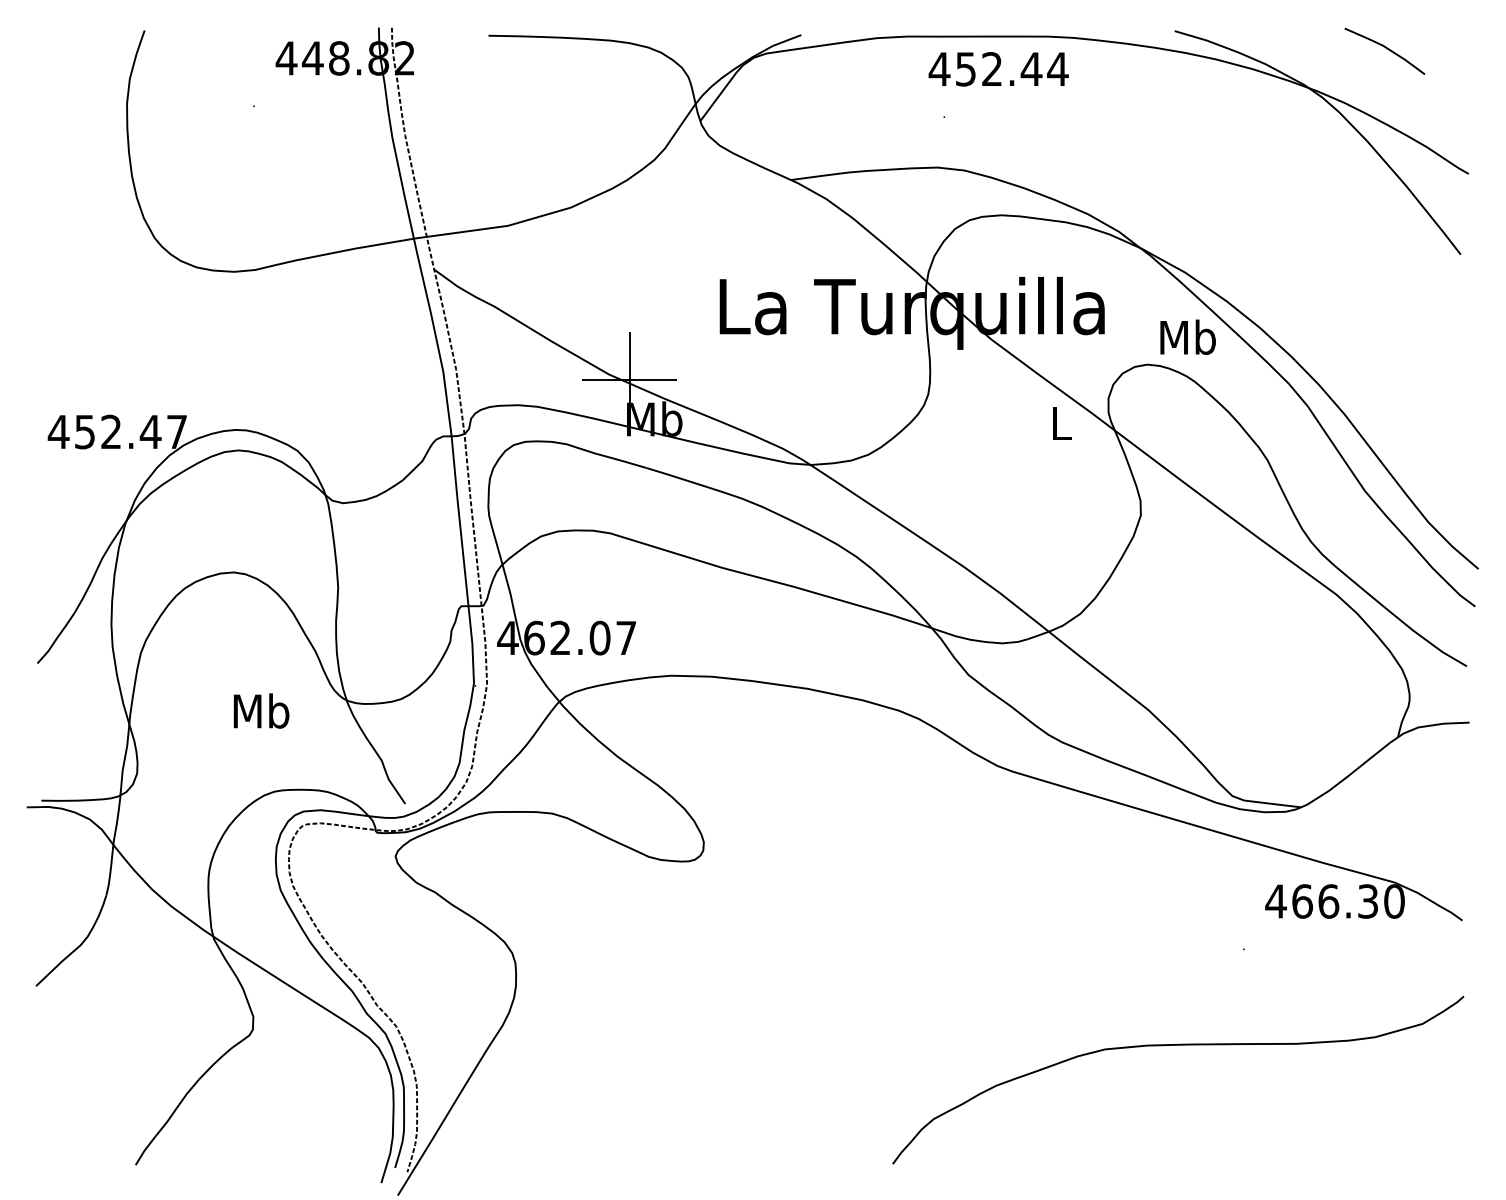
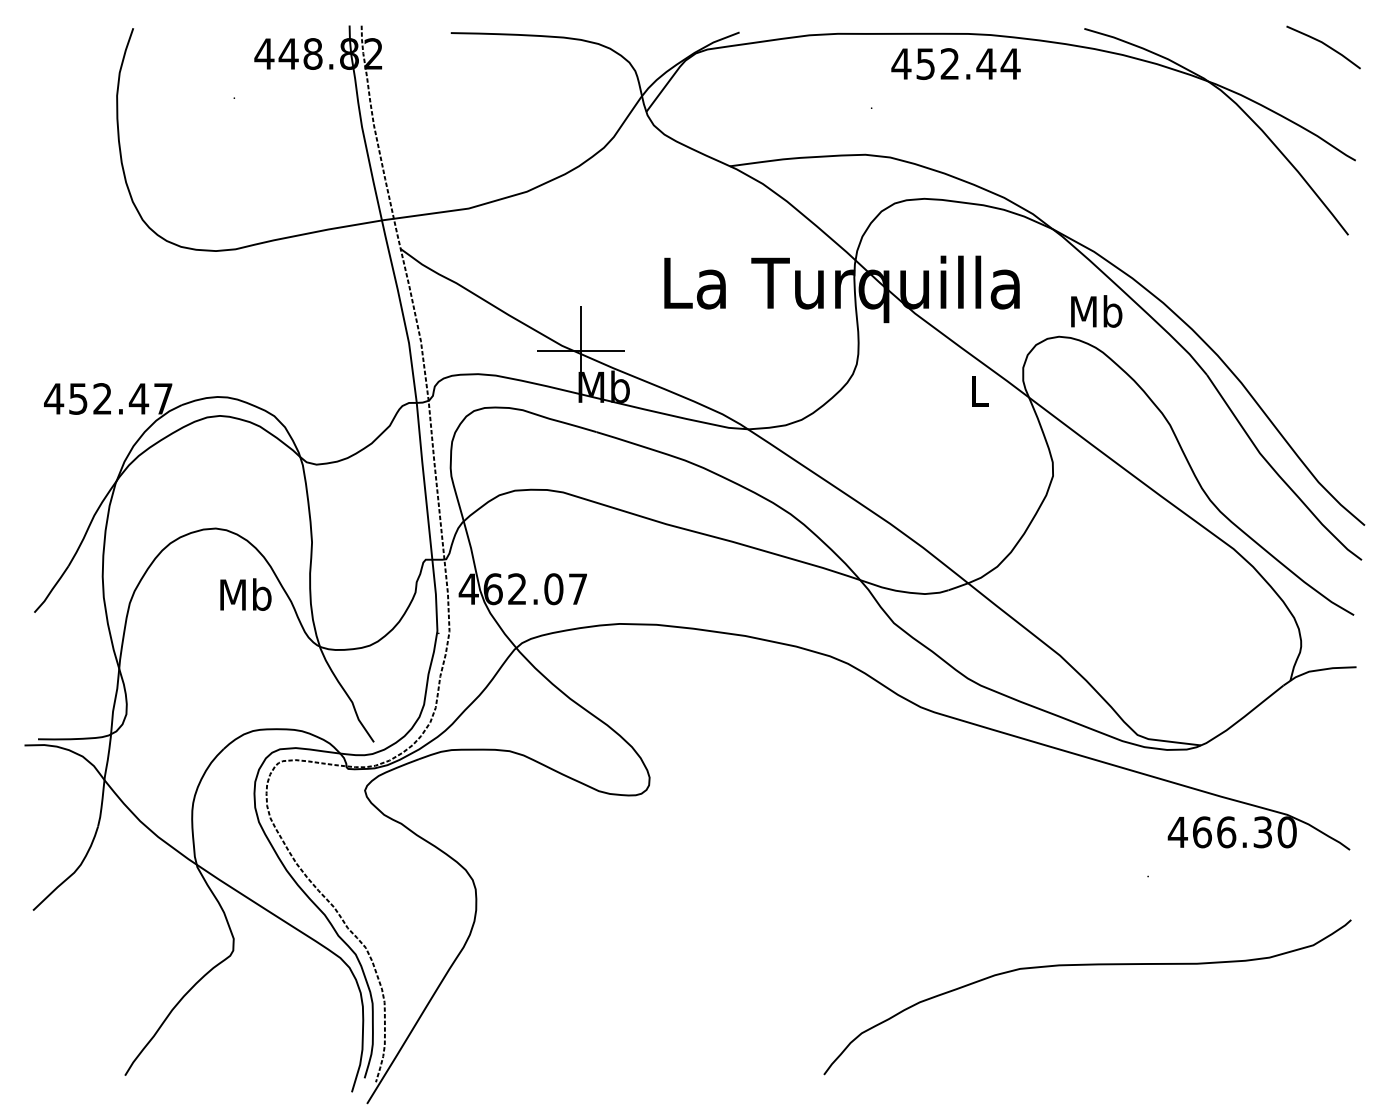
line: (1385, 48) -> (1324, 44), moved
text: (998, 69) -> (955, 64), moved
text: (261, 710) -> (245, 594), moved

